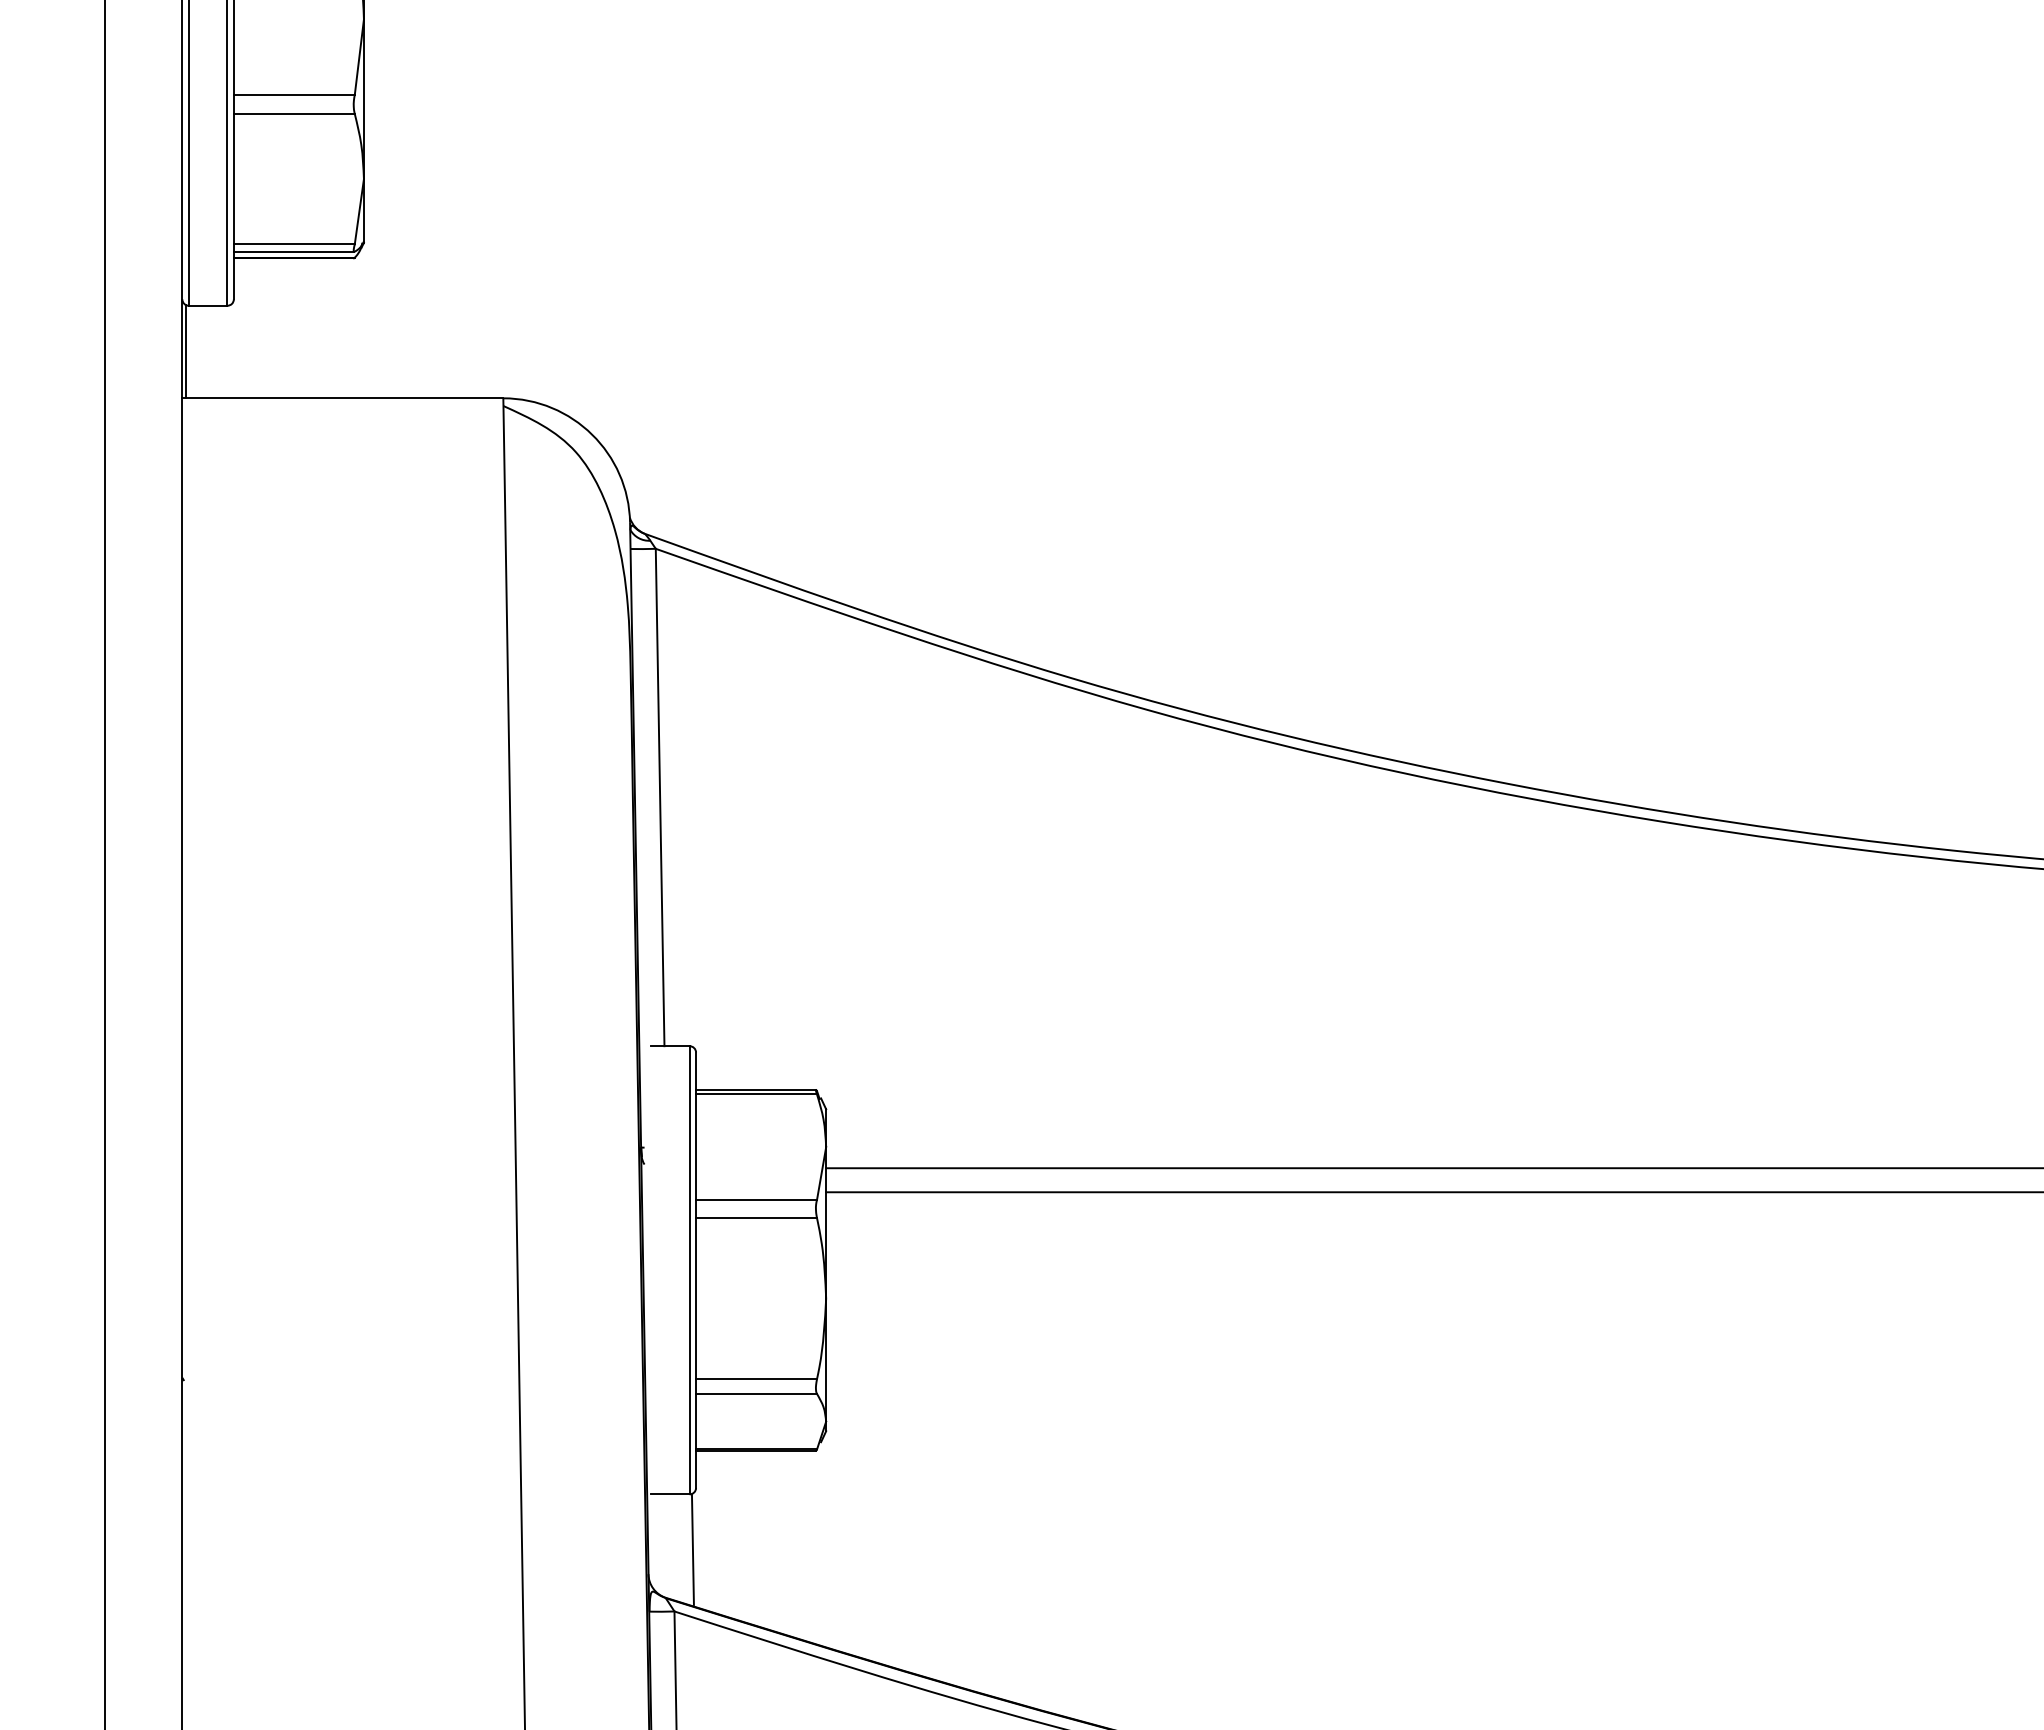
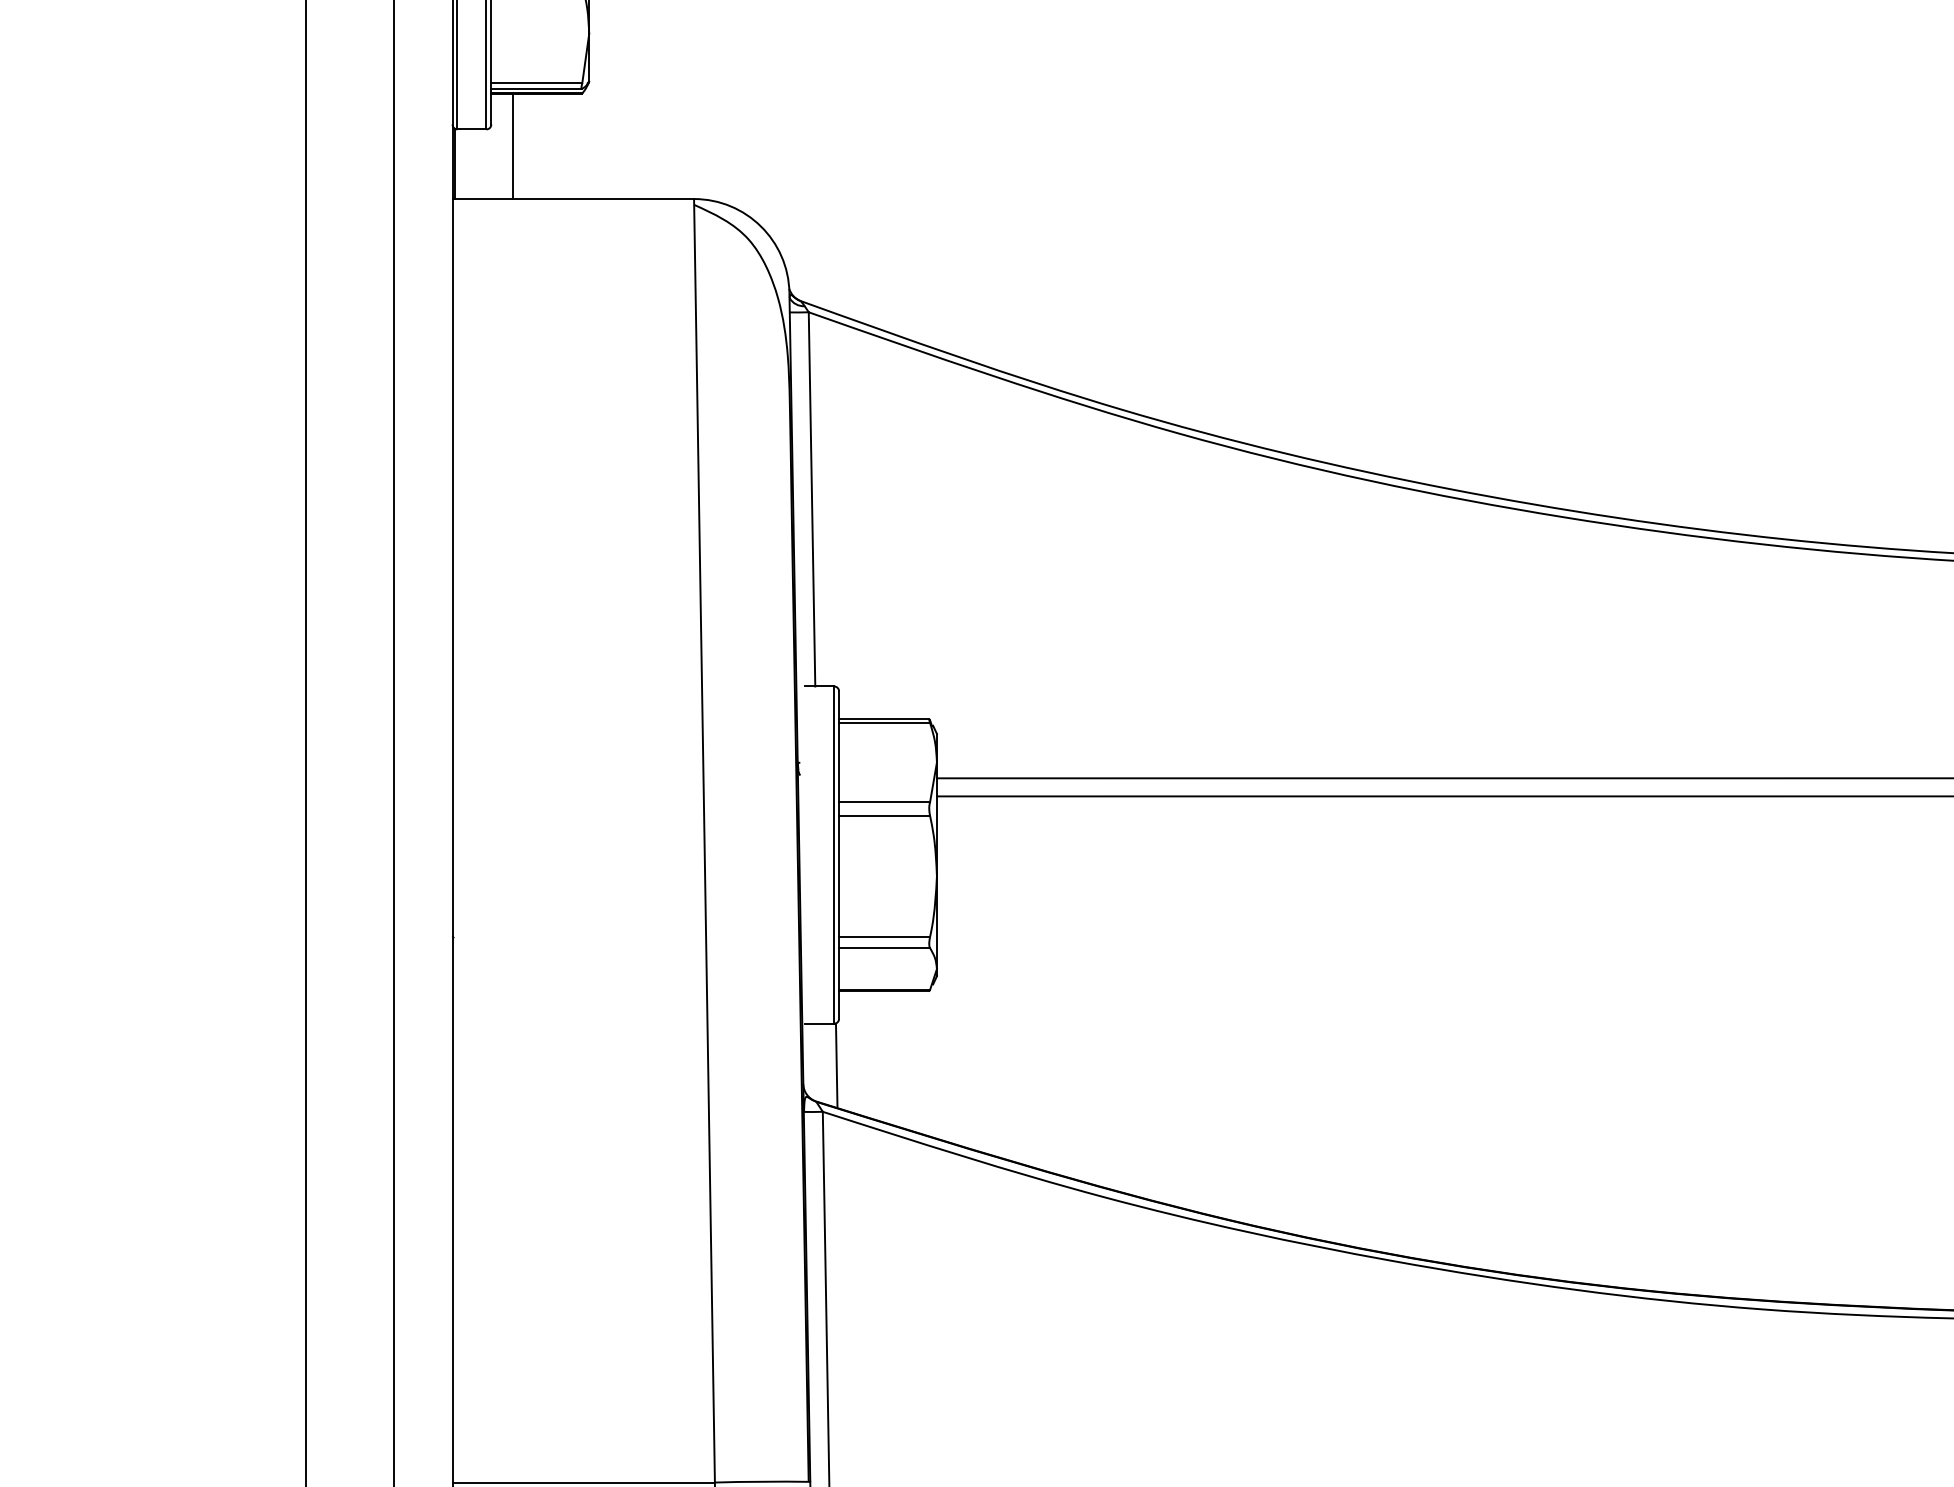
line: (263, 328) -> (513, 146), added

